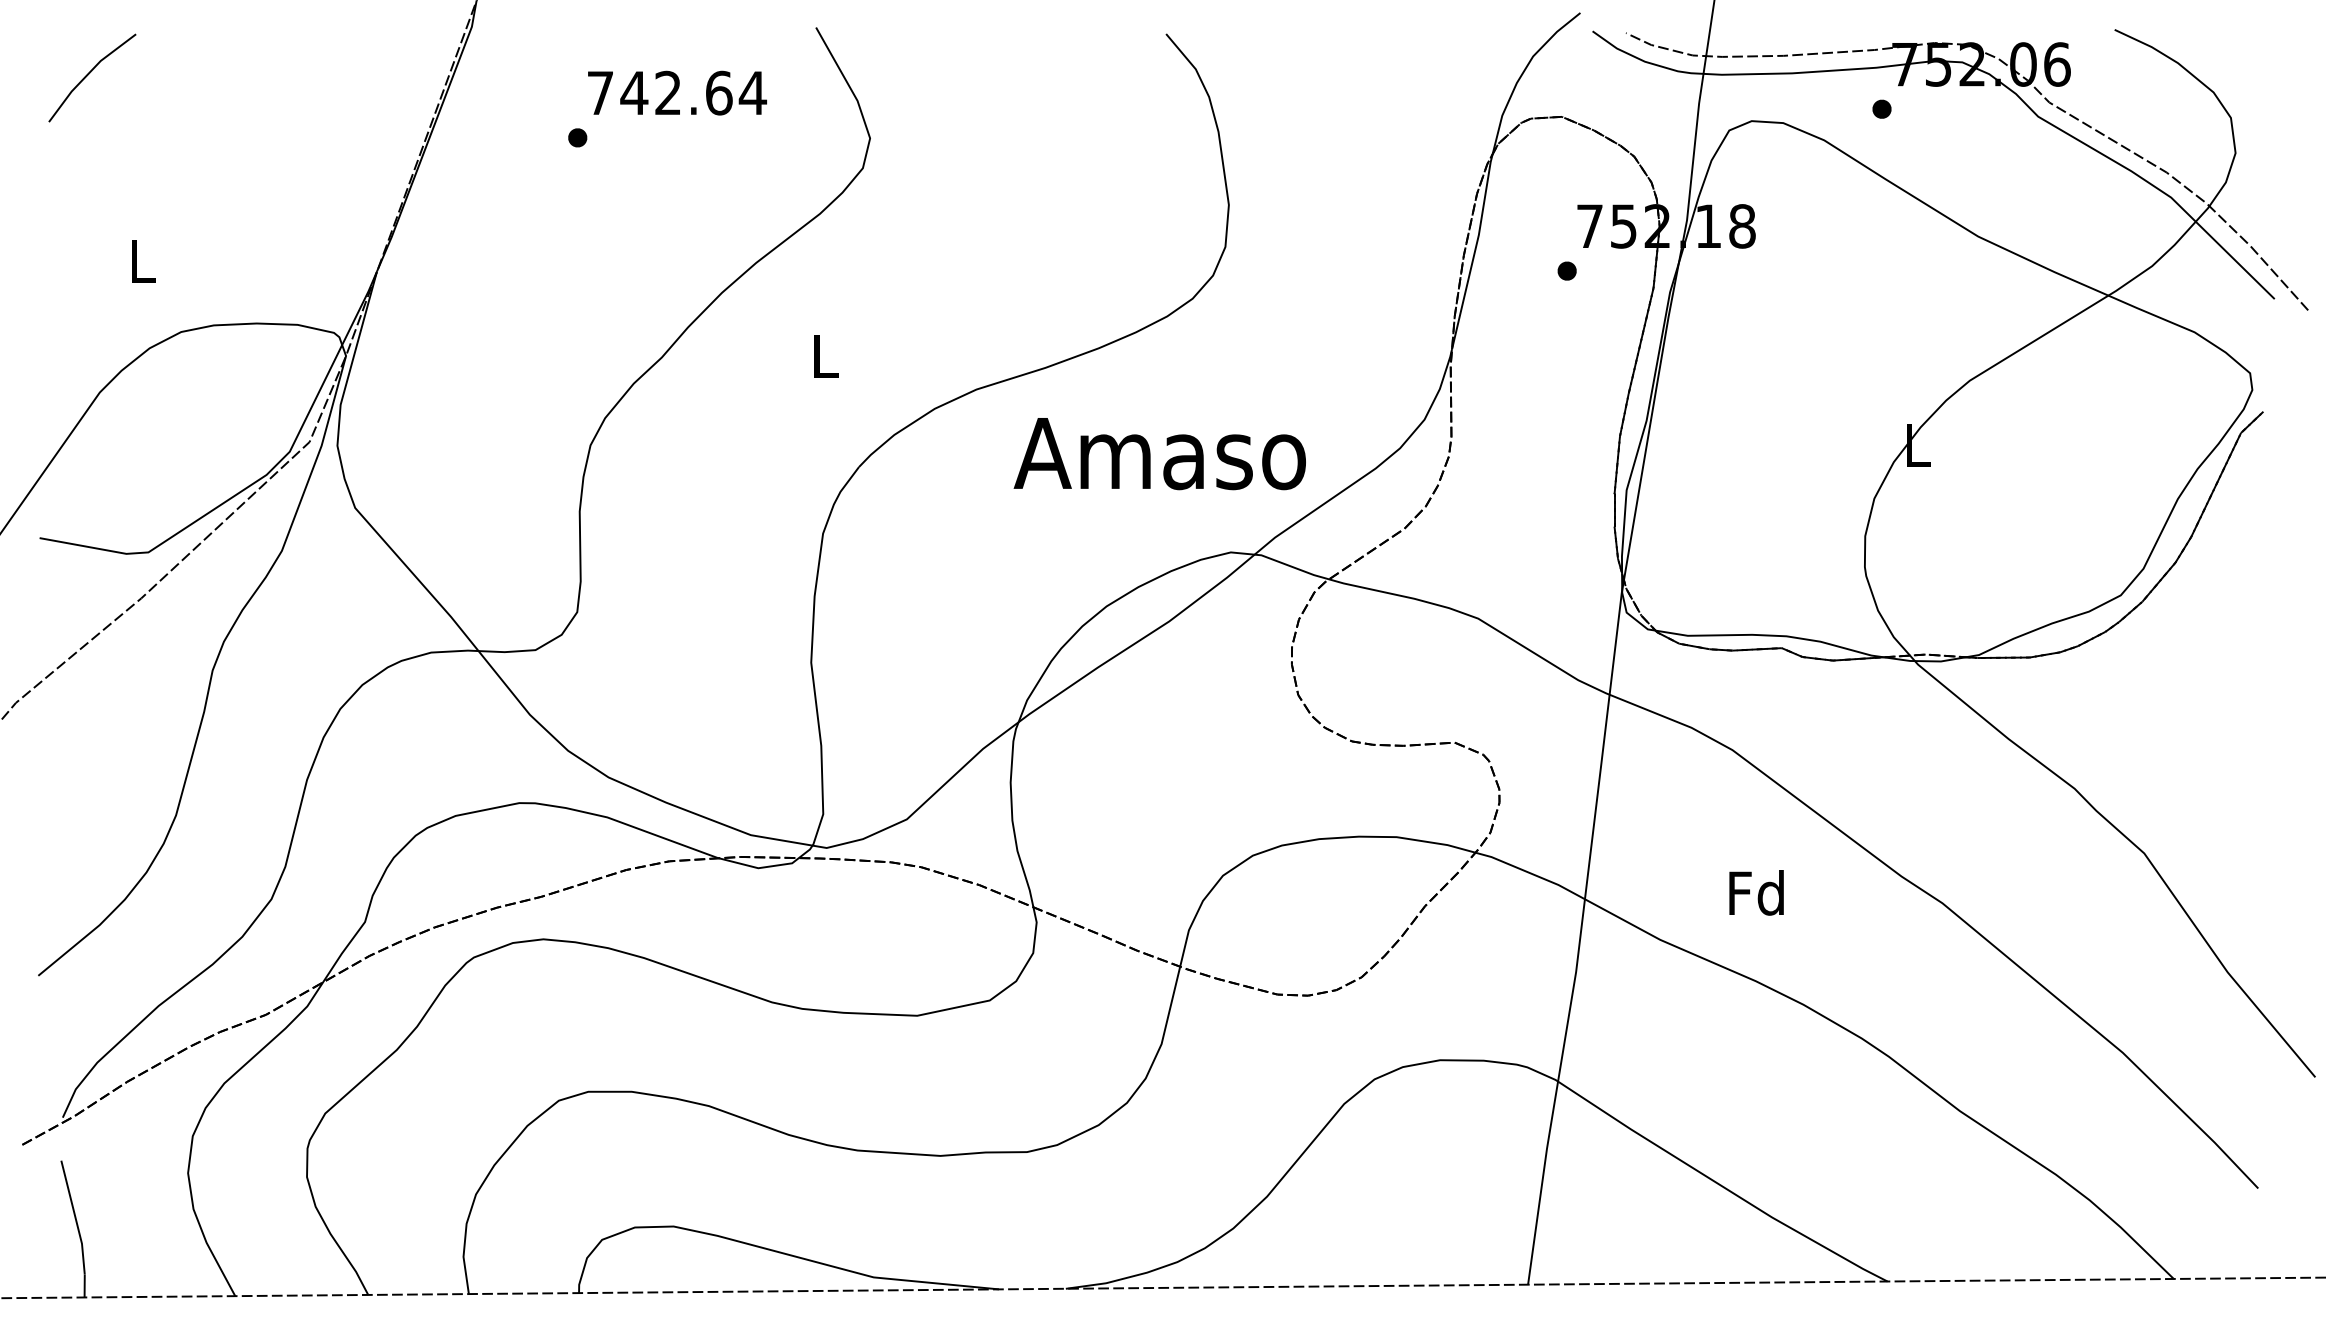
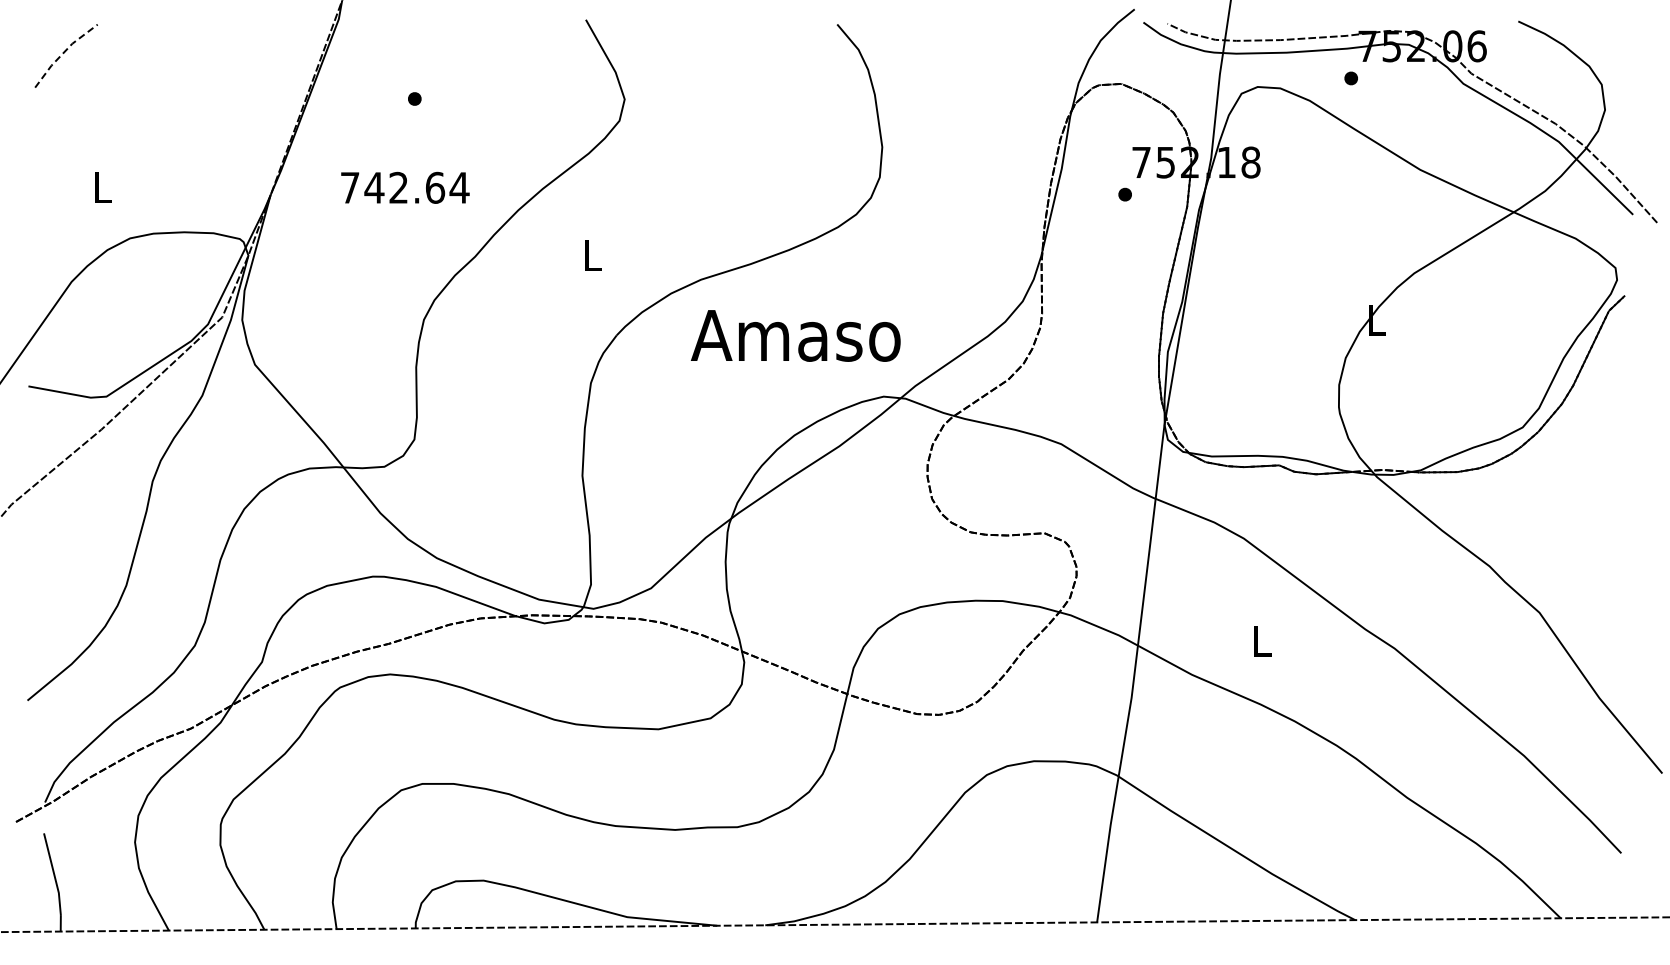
line: (88, 73) -> (63, 52), solid -> dashed
text: (677, 92) -> (405, 187), moved
text: (1159, 453) -> (795, 335), moved
text: (1755, 892) -> (1260, 640), Fd -> L

